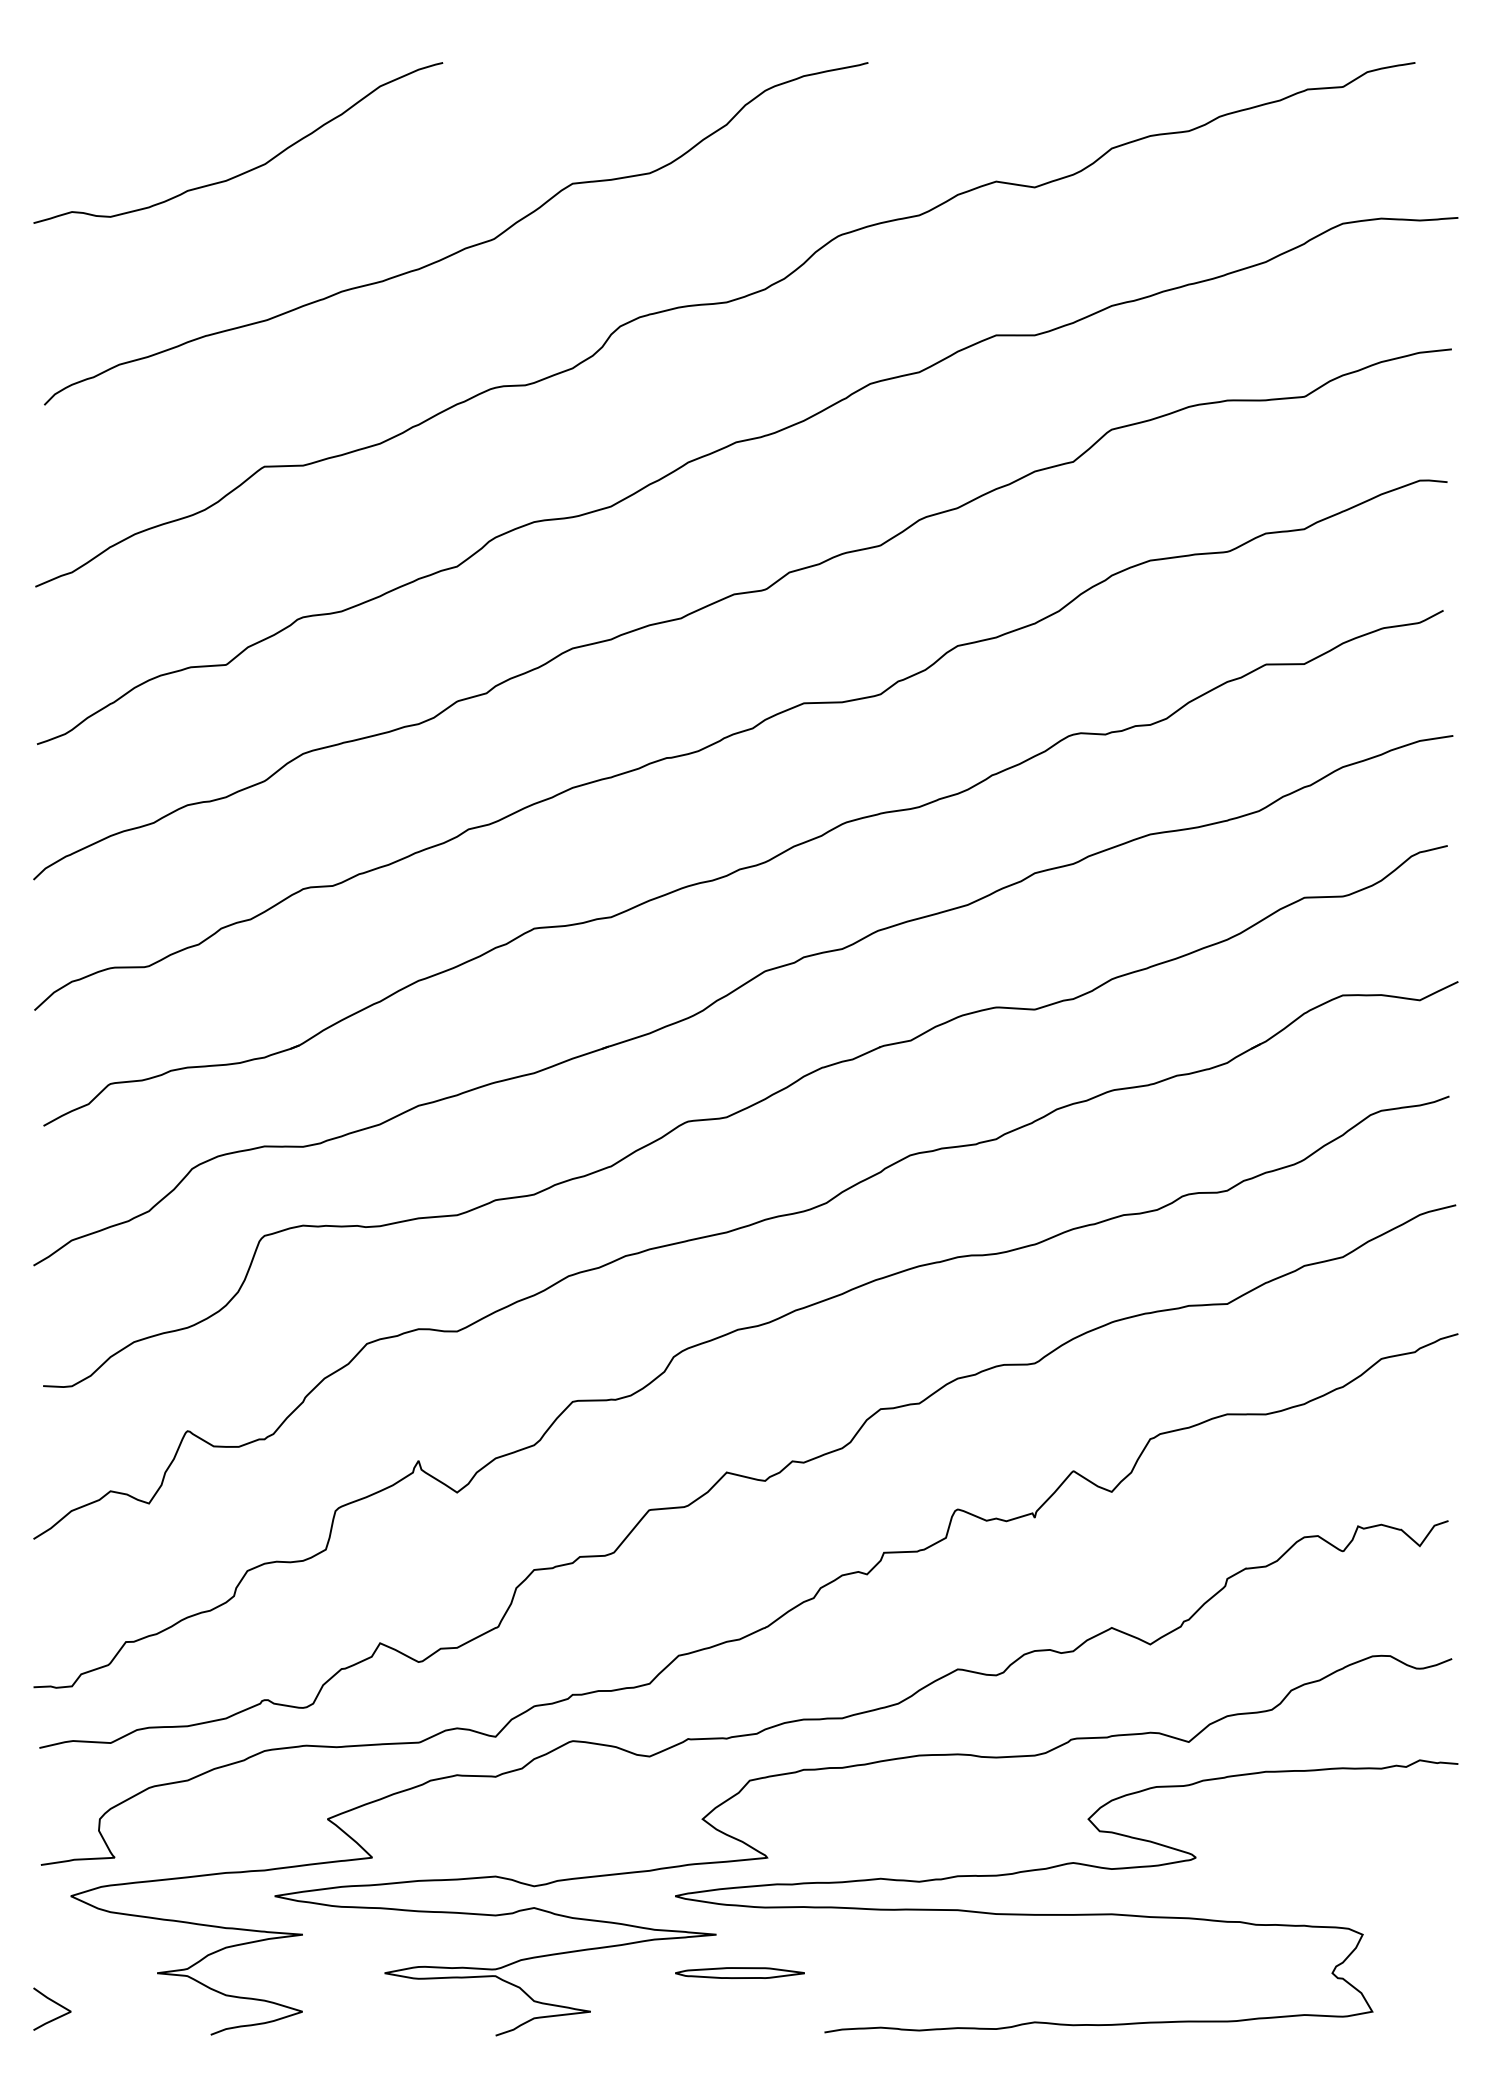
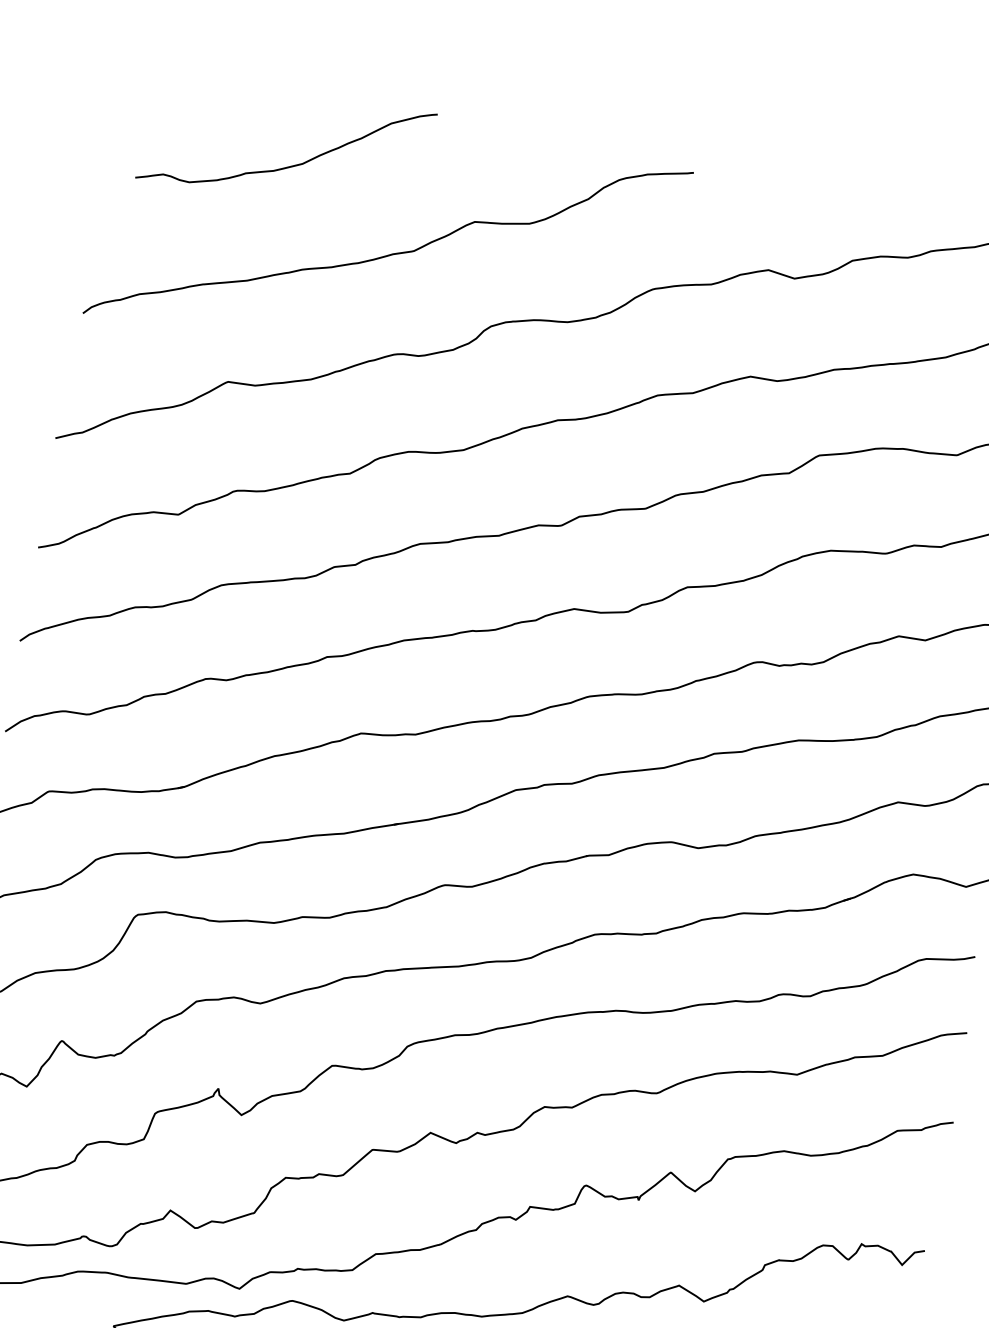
curve: (249, 169) -> (291, 165), moved

